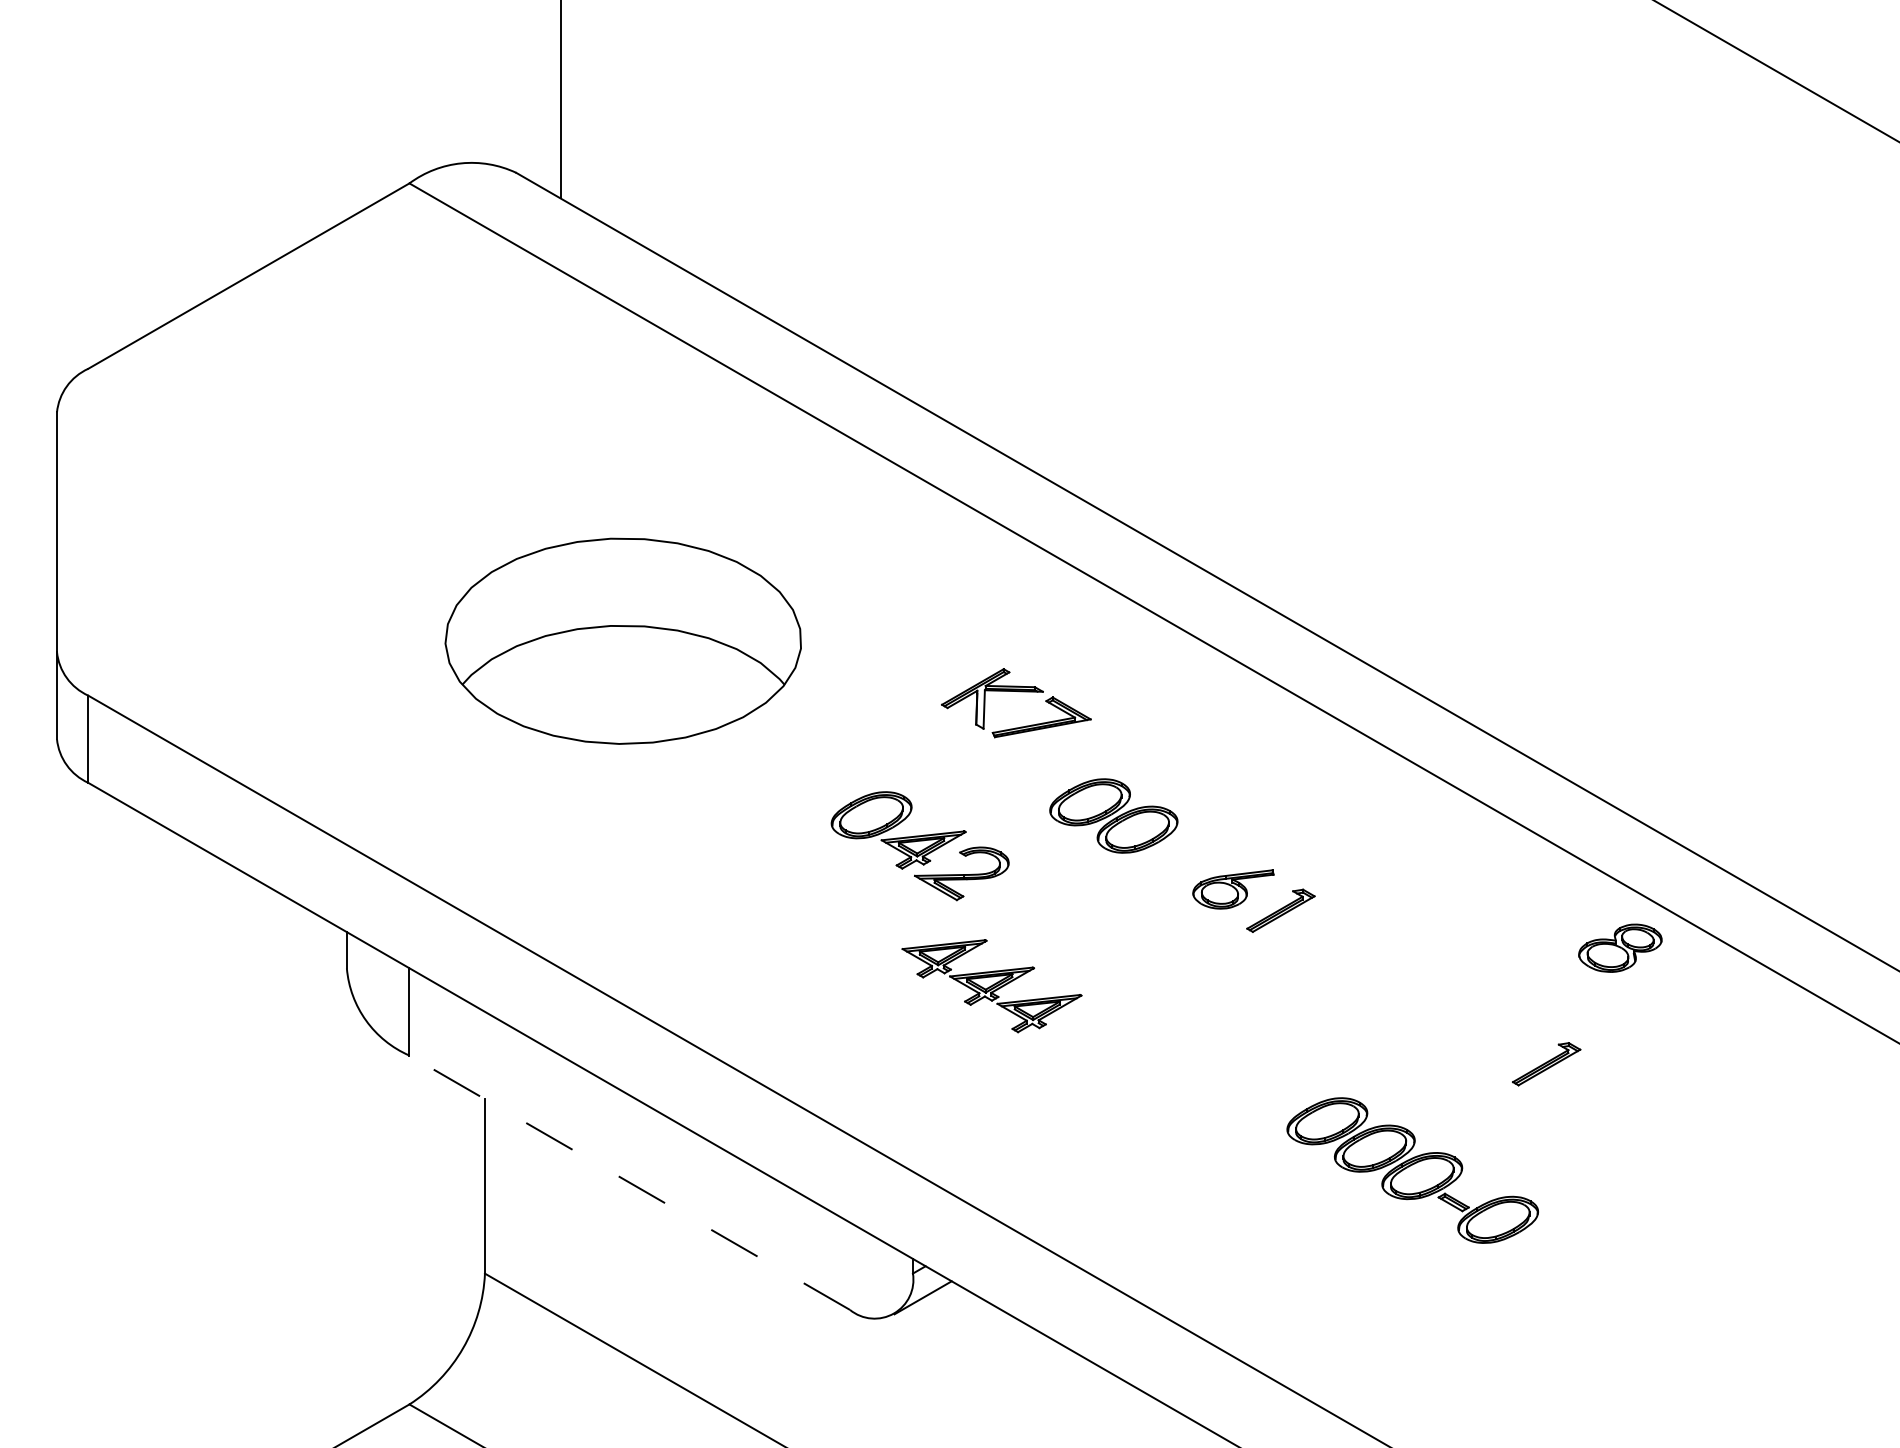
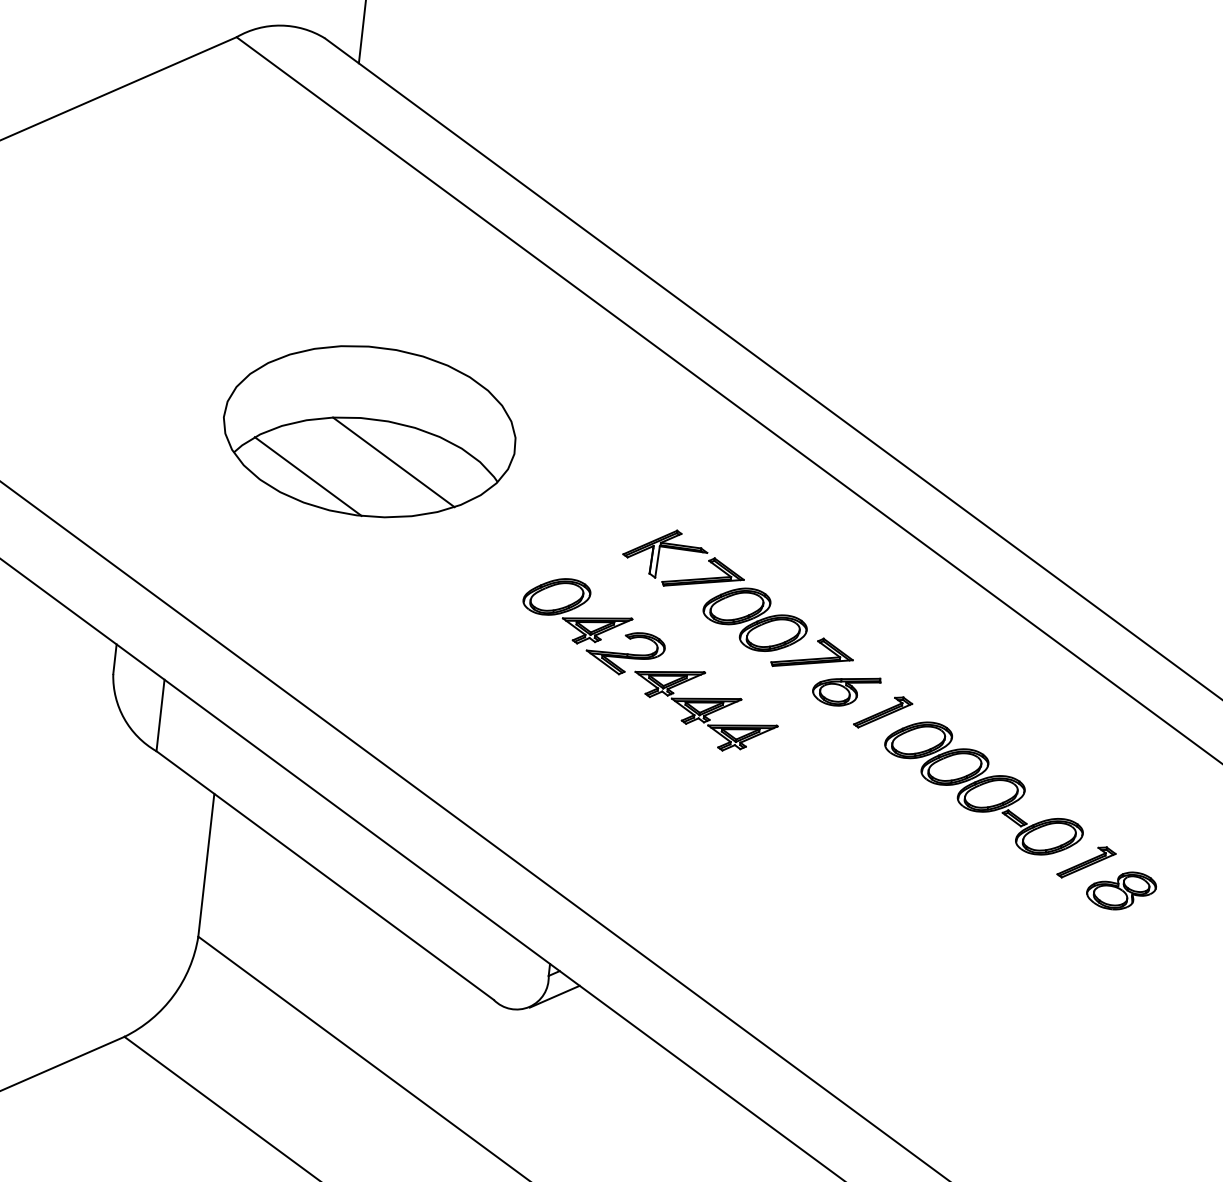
line: (656, 674) -> (393, 461), added
part: (1019, 692) -> (687, 551), moved
line: (555, 703) -> (308, 476), added
part: (1188, 849) -> (813, 654), added
part: (1620, 947) -> (1121, 890), moved
part: (991, 986) -> (704, 710), moved
part: (1412, 1170) -> (983, 788), moved
line: (629, 1182) -> (325, 875), dashed -> solid

